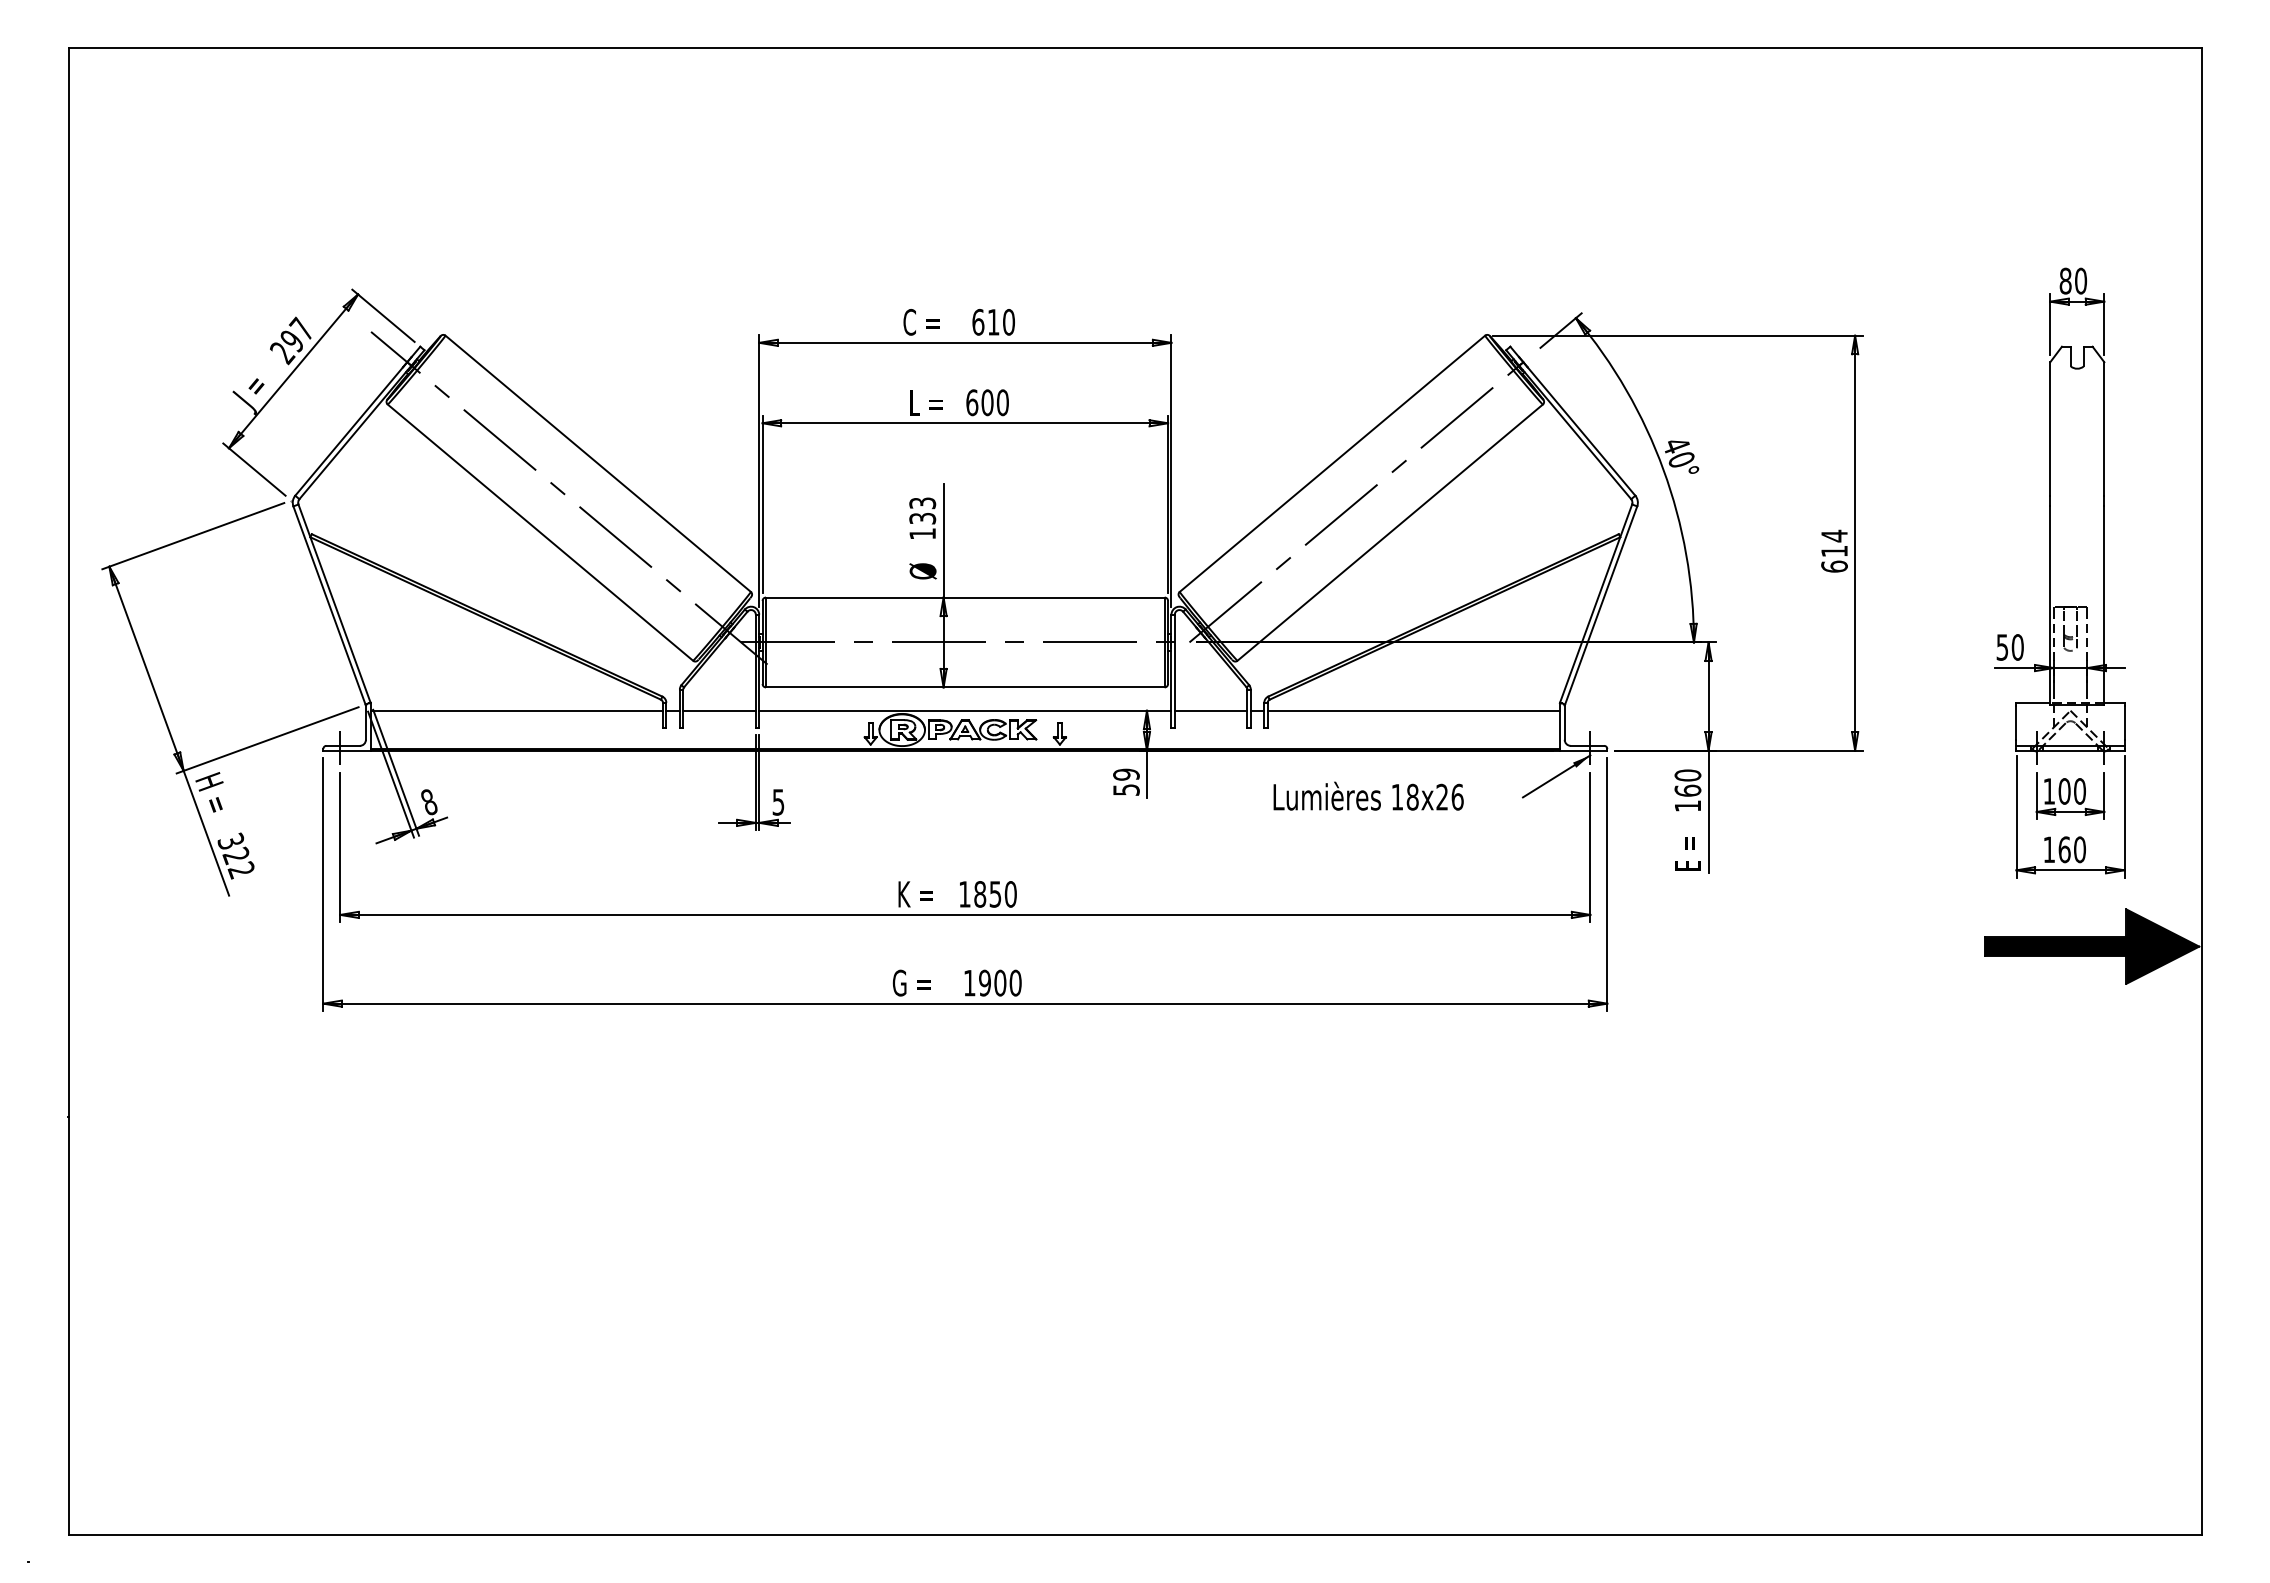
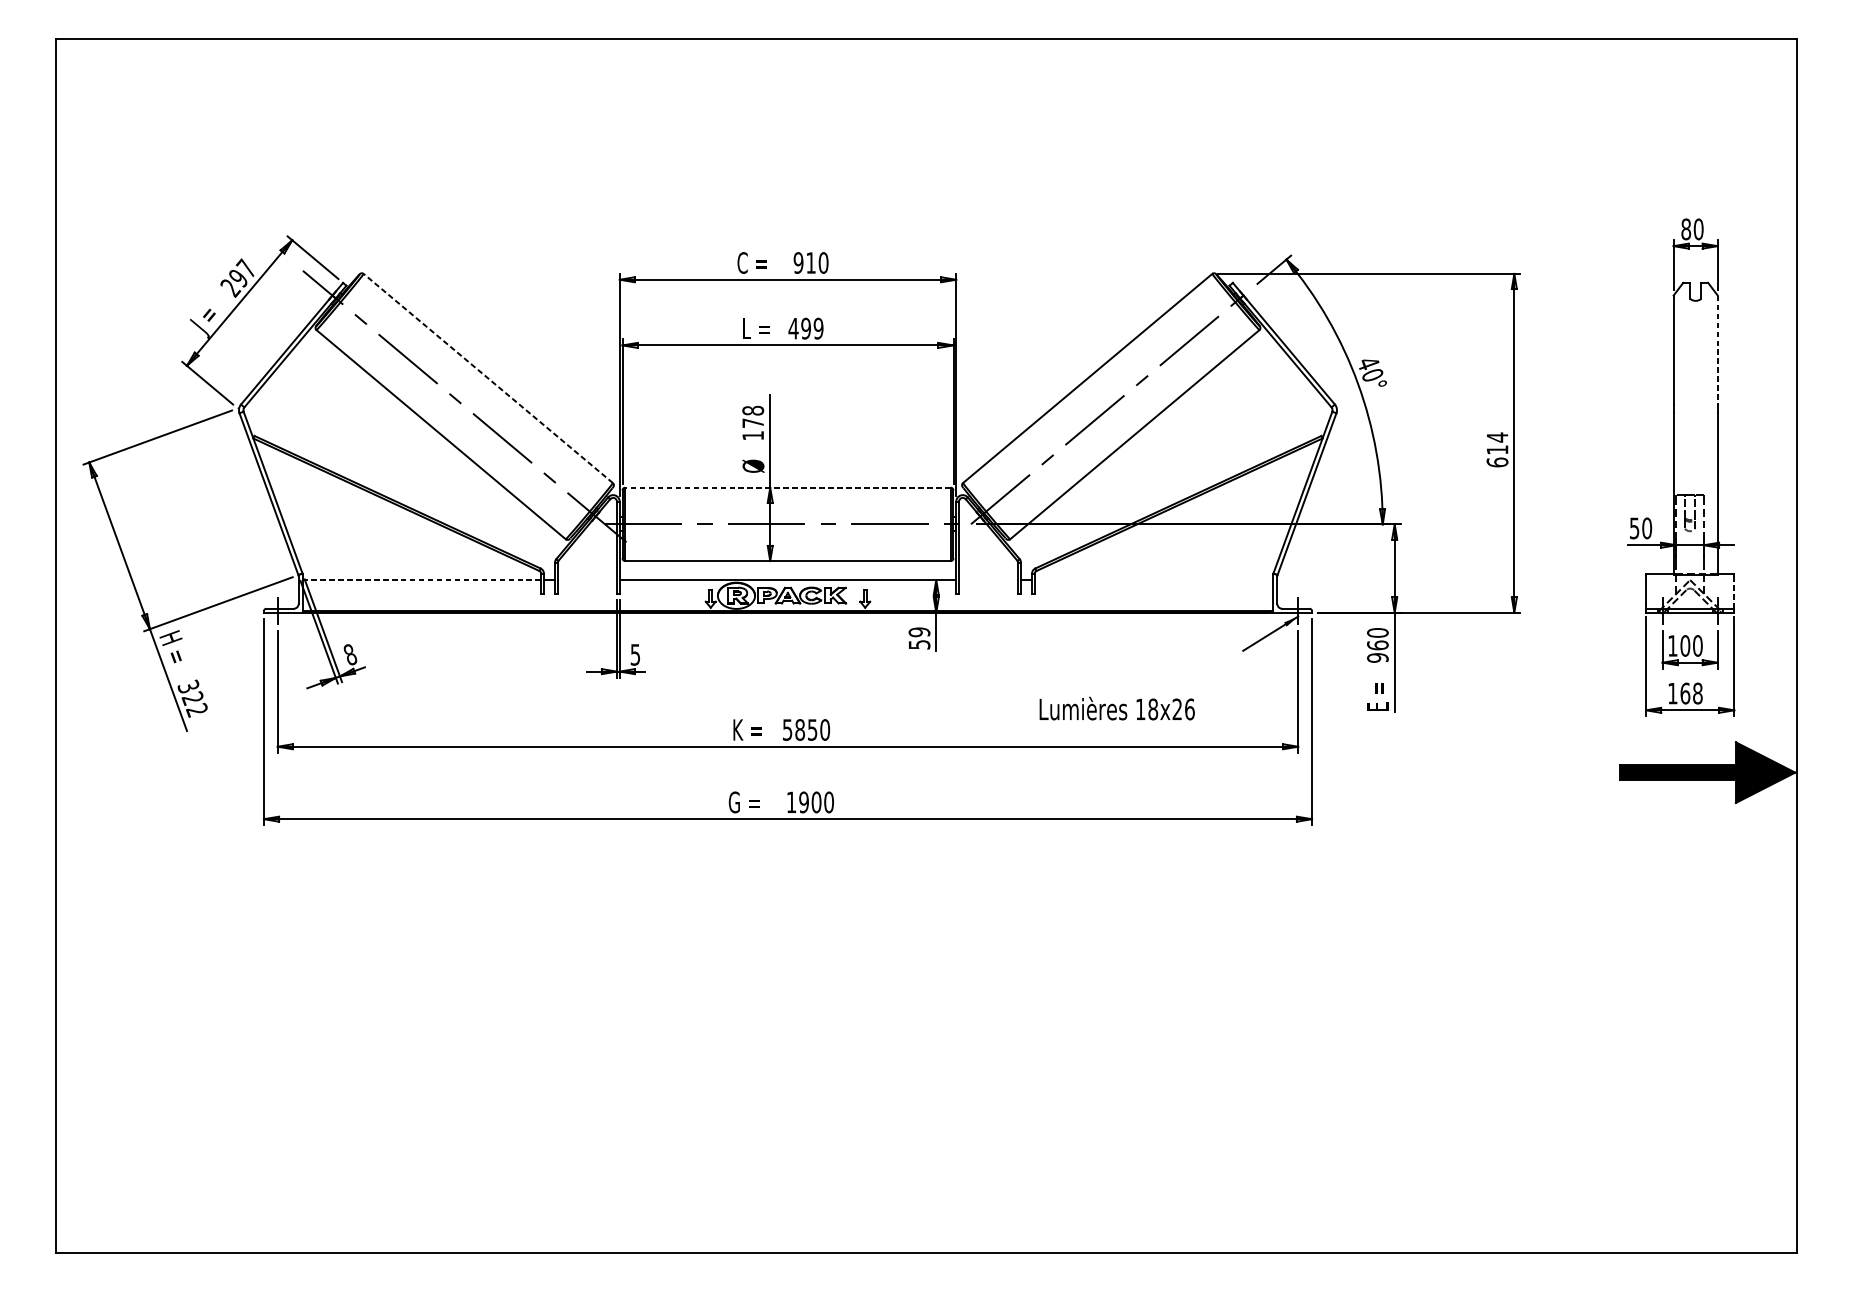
text: (978, 321) -> (798, 262), 610 -> 910
text: (986, 402) -> (805, 328), 600 -> 499
line: (2104, 428) -> (1717, 349), solid -> dashed
line: (597, 463) -> (487, 378), solid -> dashed
text: (922, 510) -> (753, 416), 133 -> 178
line: (964, 597) -> (787, 487), solid -> dashed
line: (516, 710) -> (421, 579), solid -> dashed
line: (719, 710) -> (587, 579), removed
line: (1210, 710) -> (988, 579), removed
line: (1413, 710) -> (1153, 579), removed
line: (2124, 723) -> (1734, 590), solid -> dashed
text: (1368, 795) -> (1117, 708), moved
text: (1687, 806) -> (1377, 658), 160 -> 960
text: (2079, 849) -> (1697, 693), 160 -> 168
text: (964, 894) -> (787, 730), 1850 -> 5850

